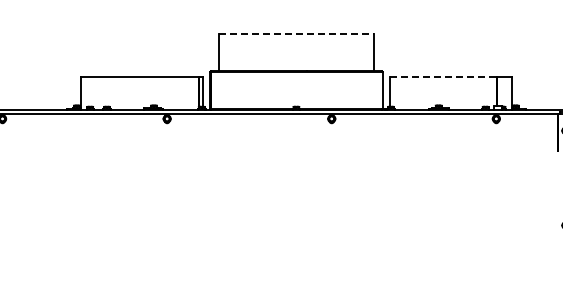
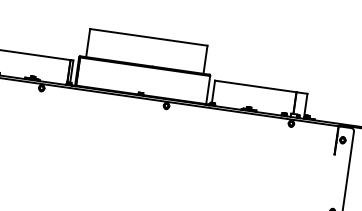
line: (296, 33) -> (149, 37), dashed -> solid
line: (443, 77) -> (255, 86), dashed -> solid

